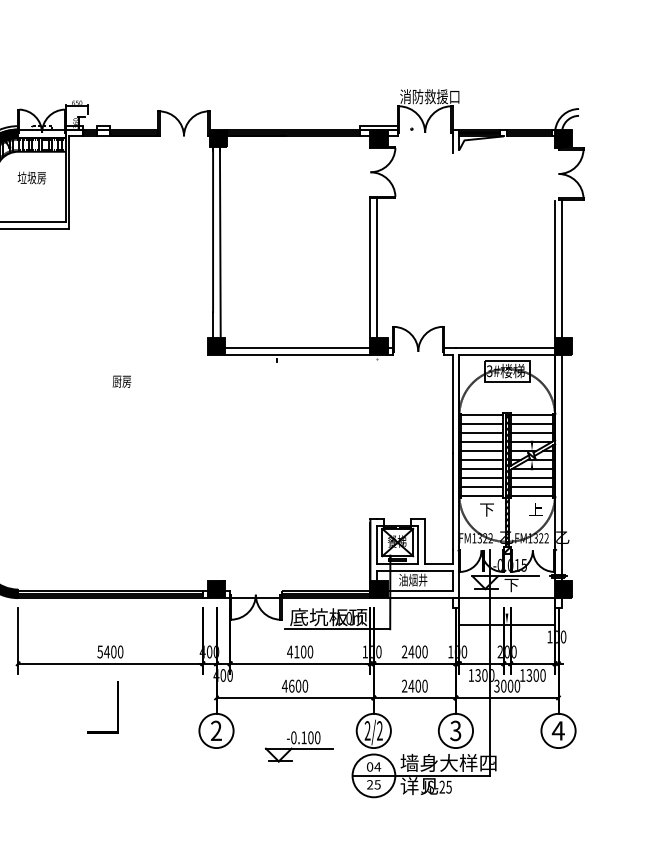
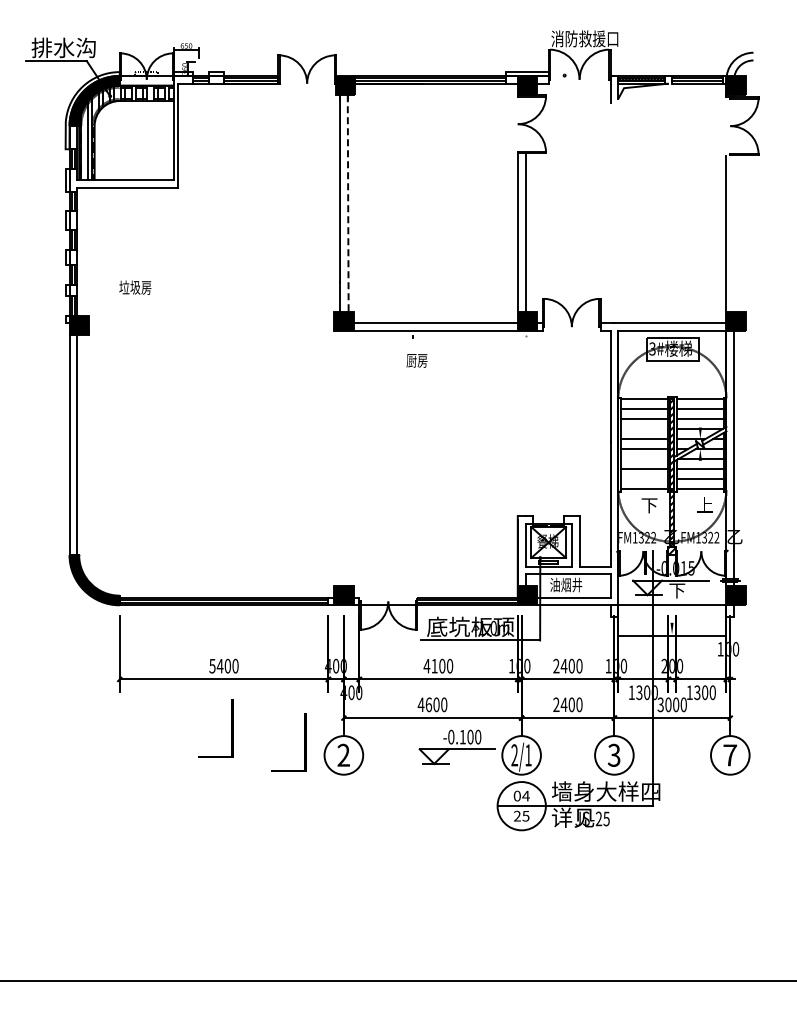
text: (32, 177) -> (135, 287), moved
line: (220, 242) -> (348, 203), solid -> dashed
line: (562, 269) -> (734, 233), removed
text: (121, 381) -> (416, 360), moved
line: (482, 442) -> (644, 429), removed
line: (482, 469) -> (644, 459), removed
line: (482, 486) -> (644, 479), removed
line: (181, 719) -> (304, 742), added
text: (379, 731) -> (528, 755), 2/2 -> 2/1
text: (557, 731) -> (729, 755), 4 -> 7
part: (298, 746) -> (456, 747), moved

